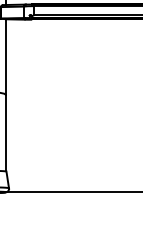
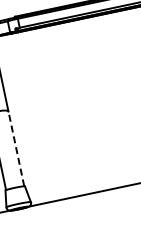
line: (5, 132) -> (15, 148), solid -> dashed

